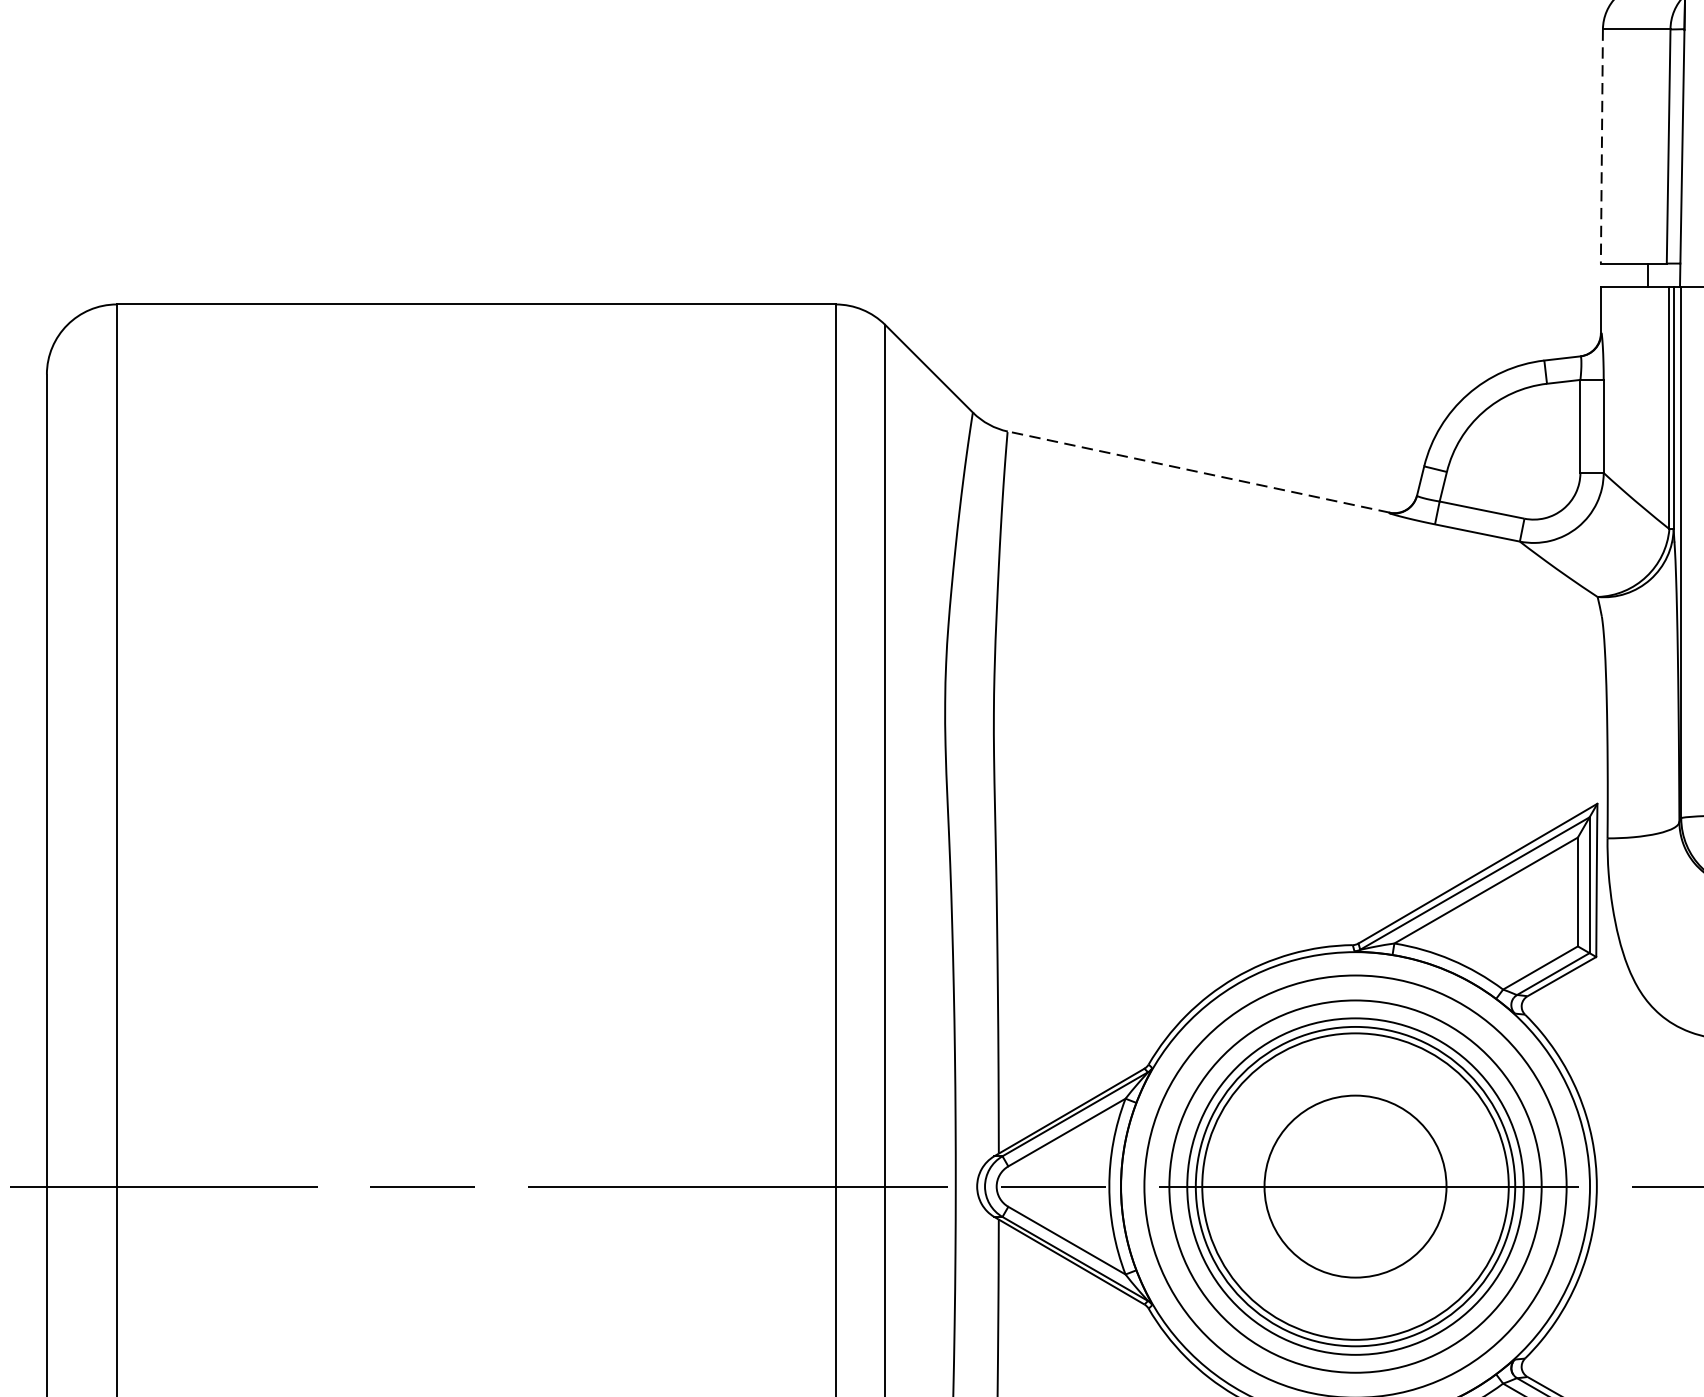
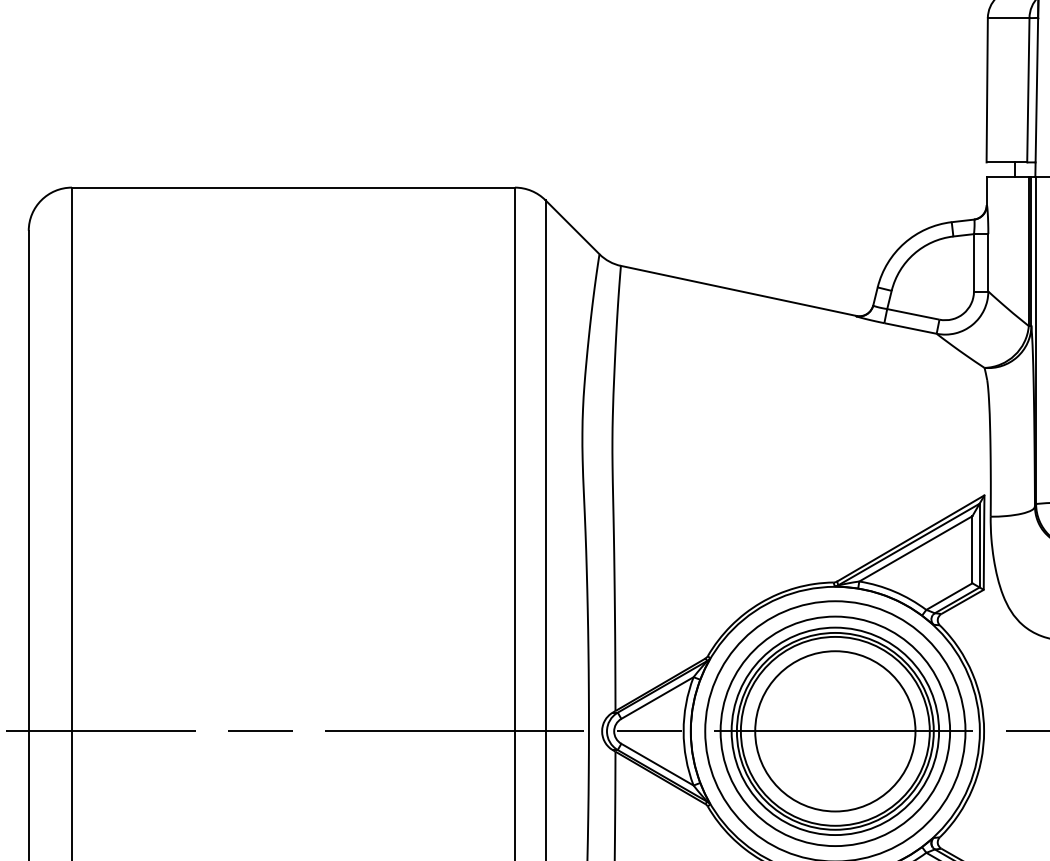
line: (1602, 146) -> (987, 90), dashed -> solid
line: (1198, 471) -> (738, 290), dashed -> solid
circle: (1355, 1186) -> (835, 731), size x1.43

